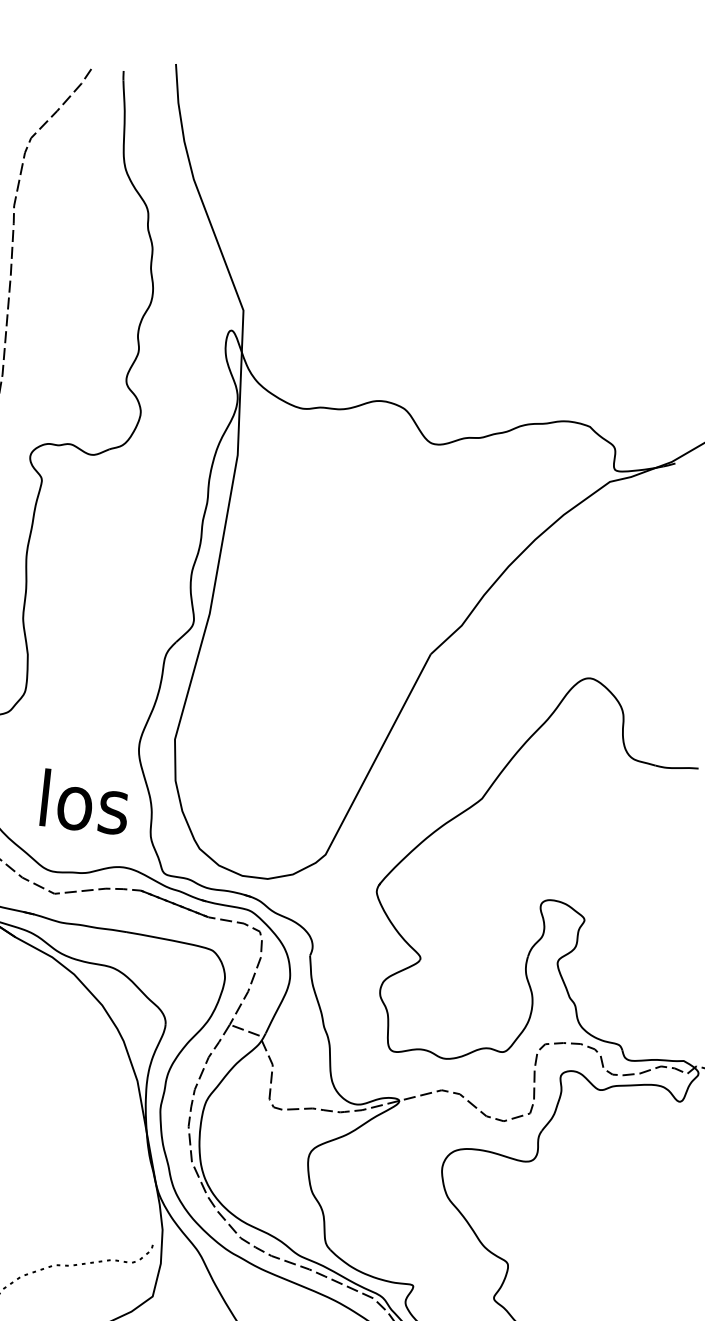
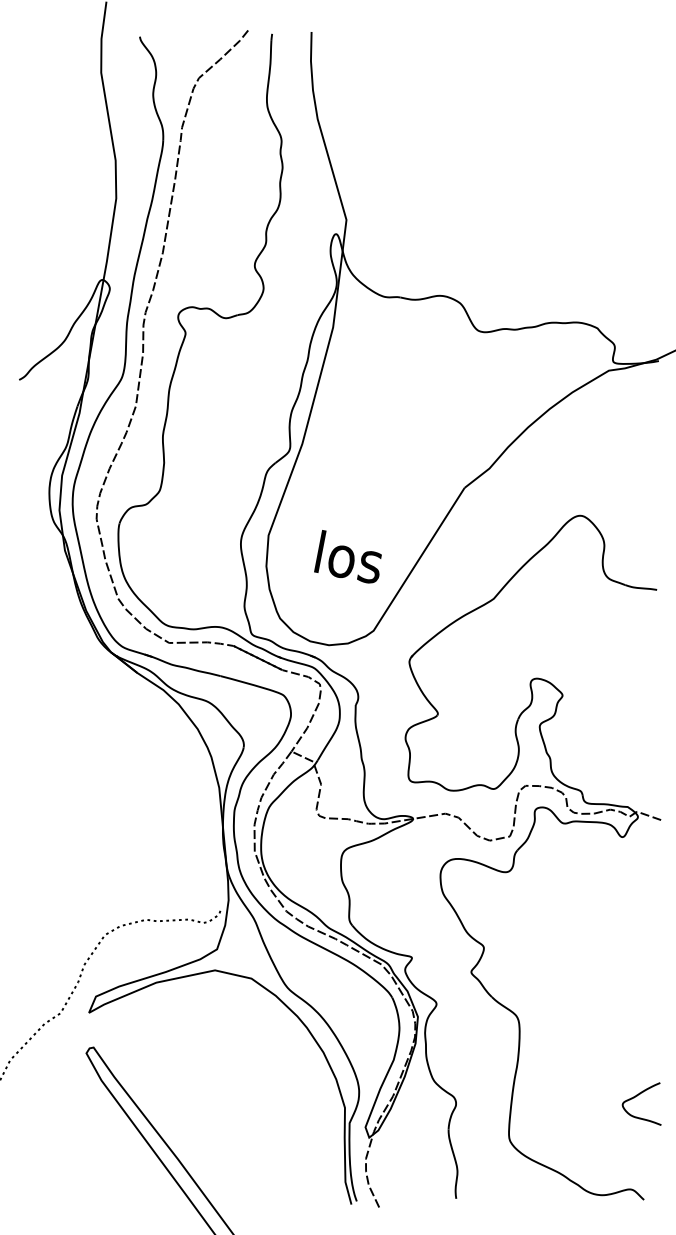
text: (82, 800) -> (347, 556), moved

